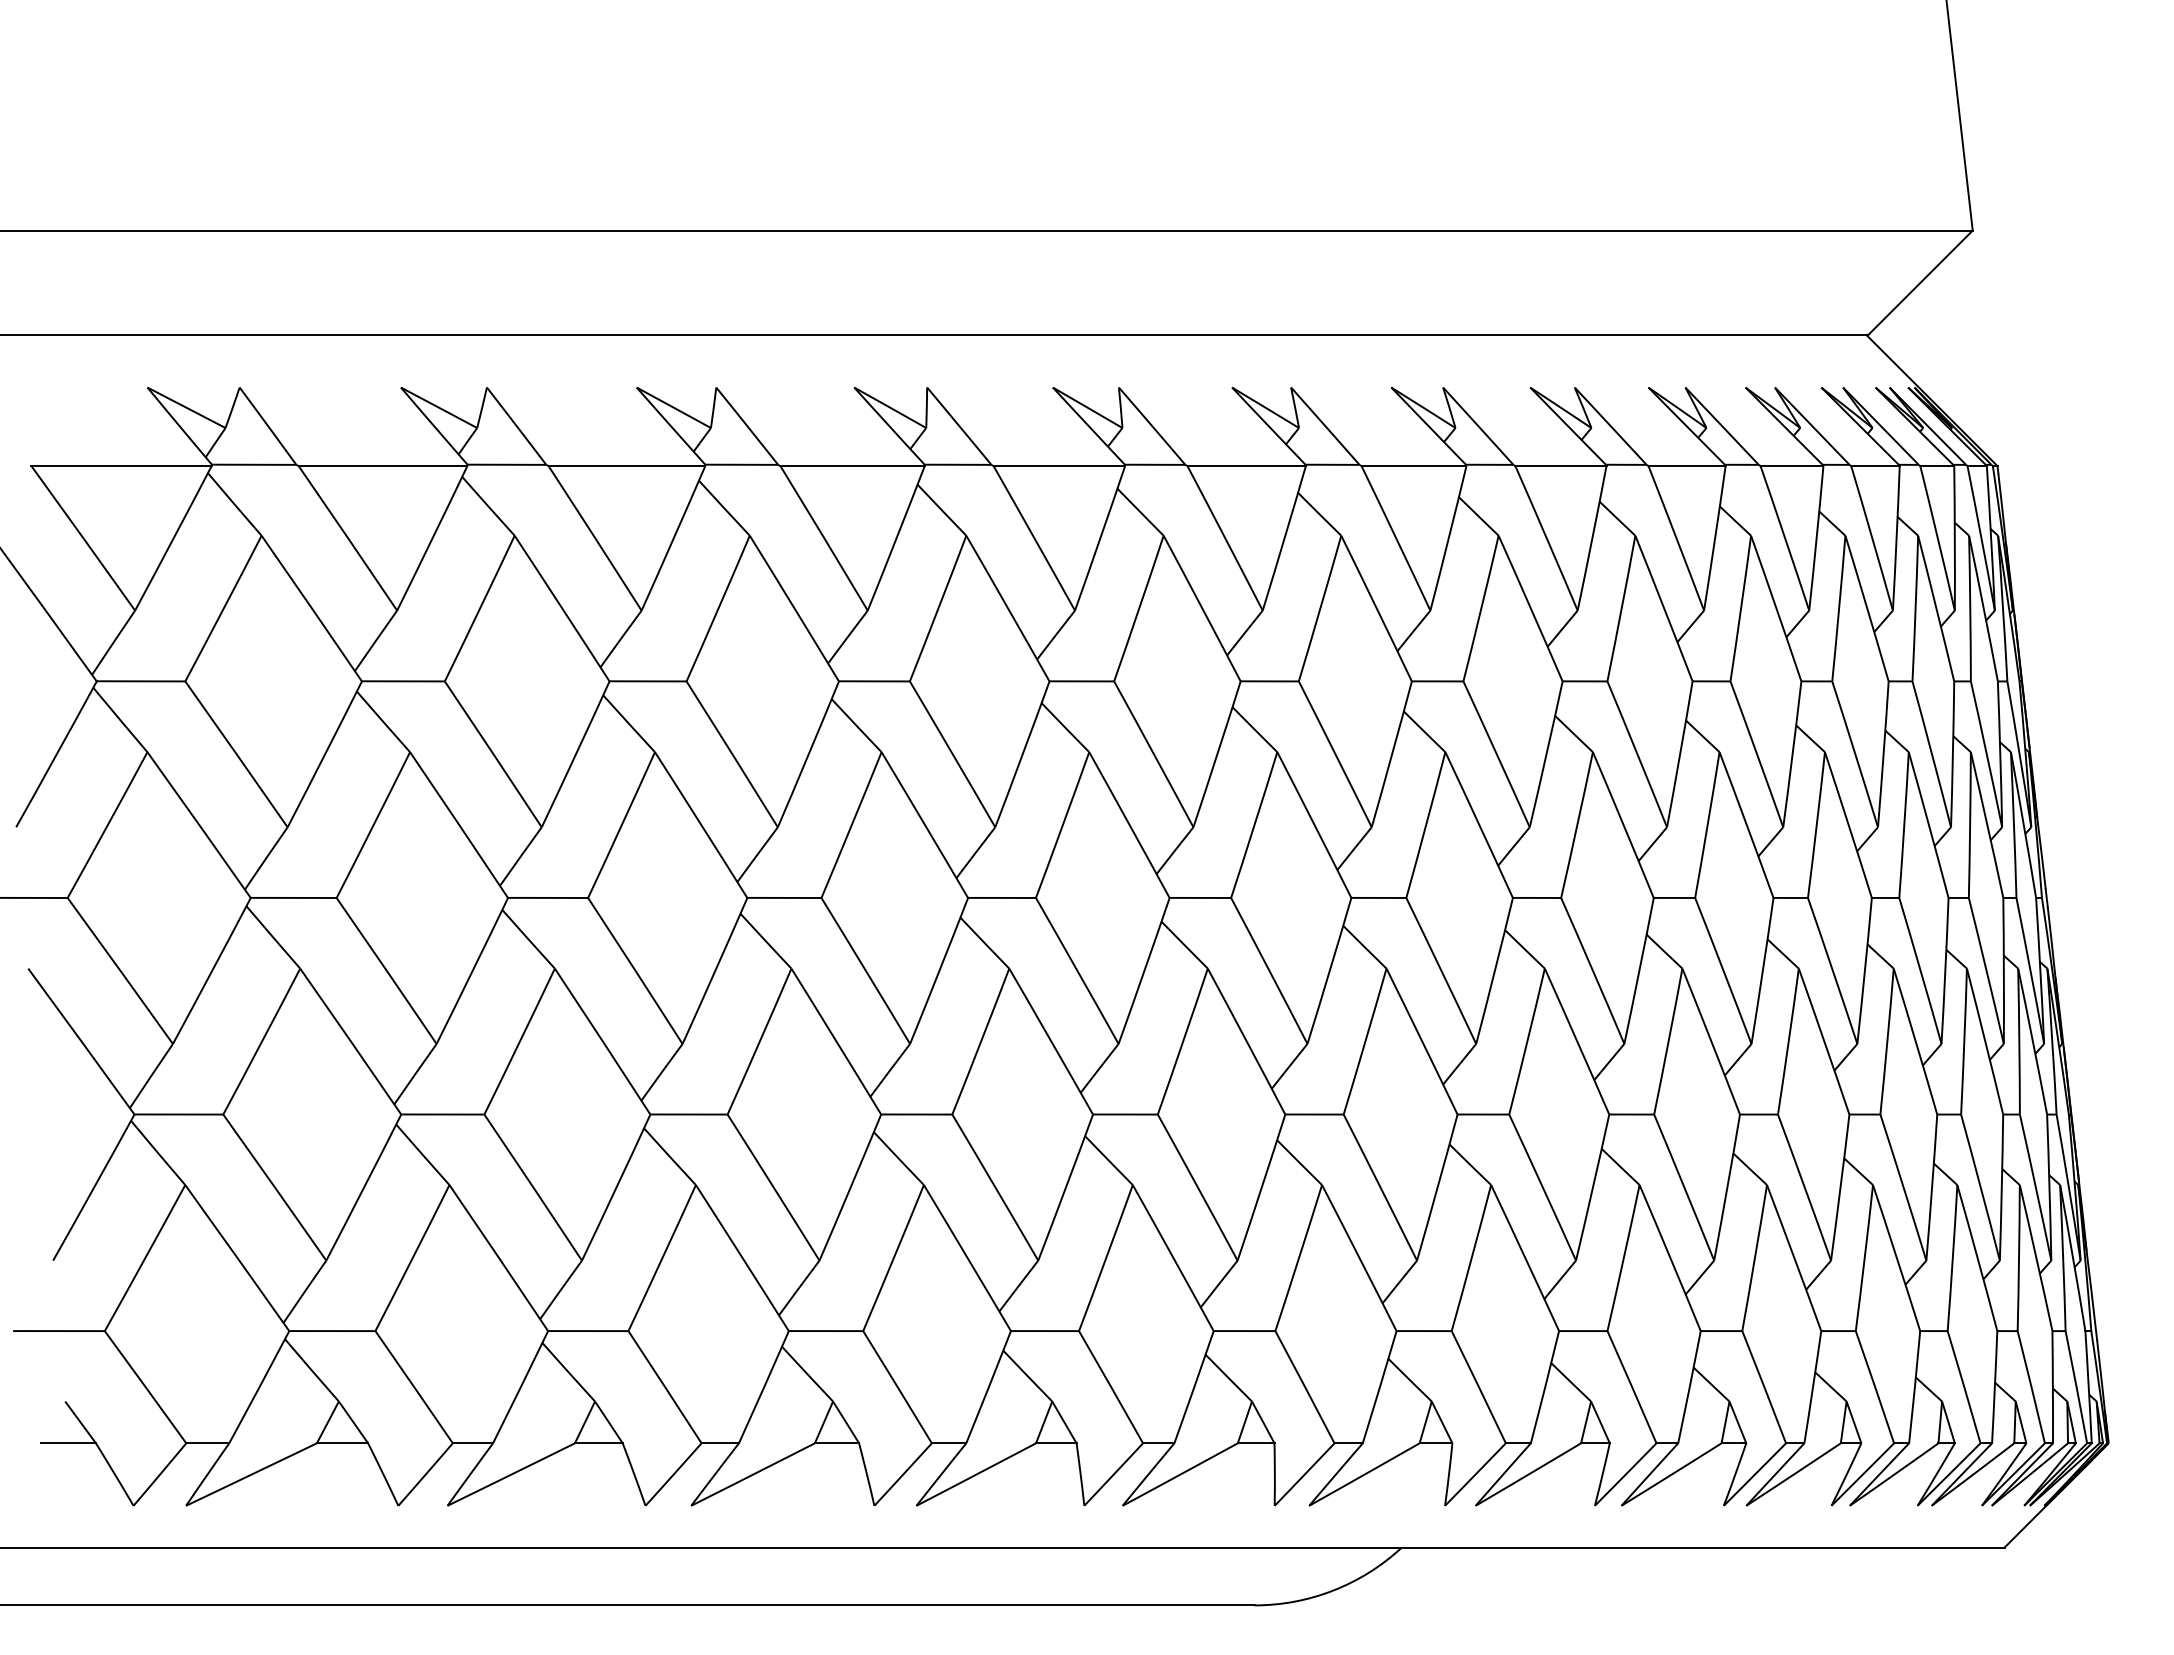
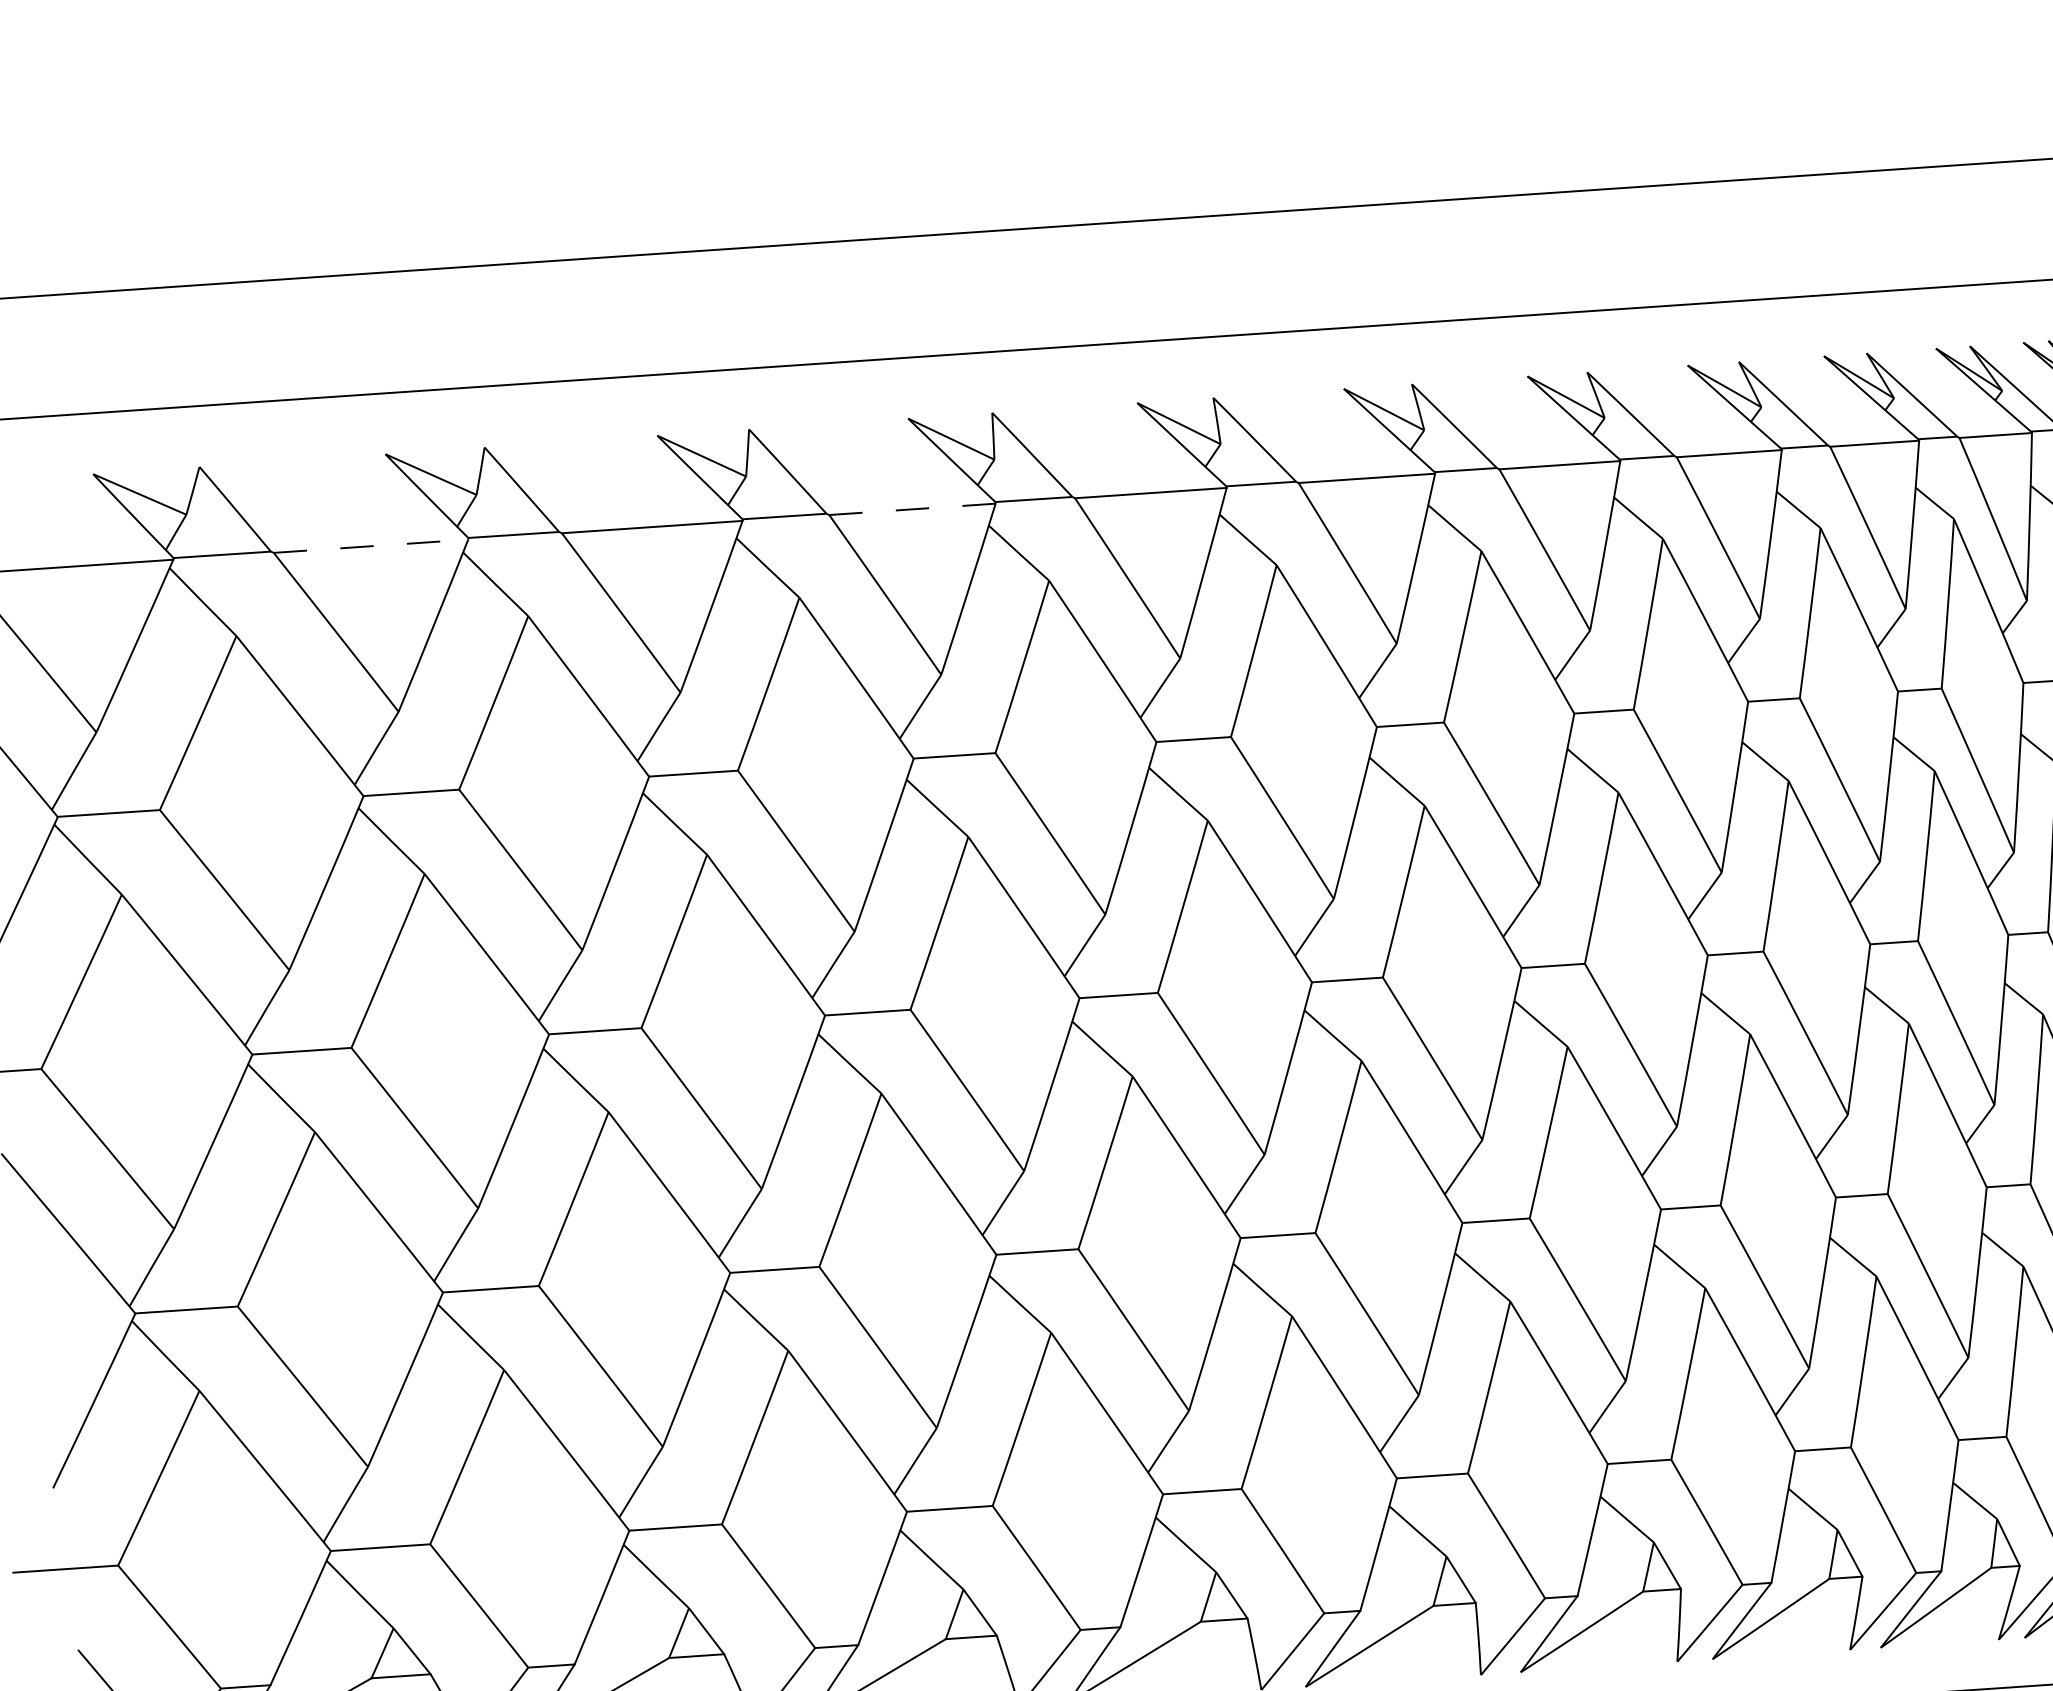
line: (383, 466) -> (371, 546), solid -> dashed
line: (853, 466) -> (913, 509), solid -> dashed

